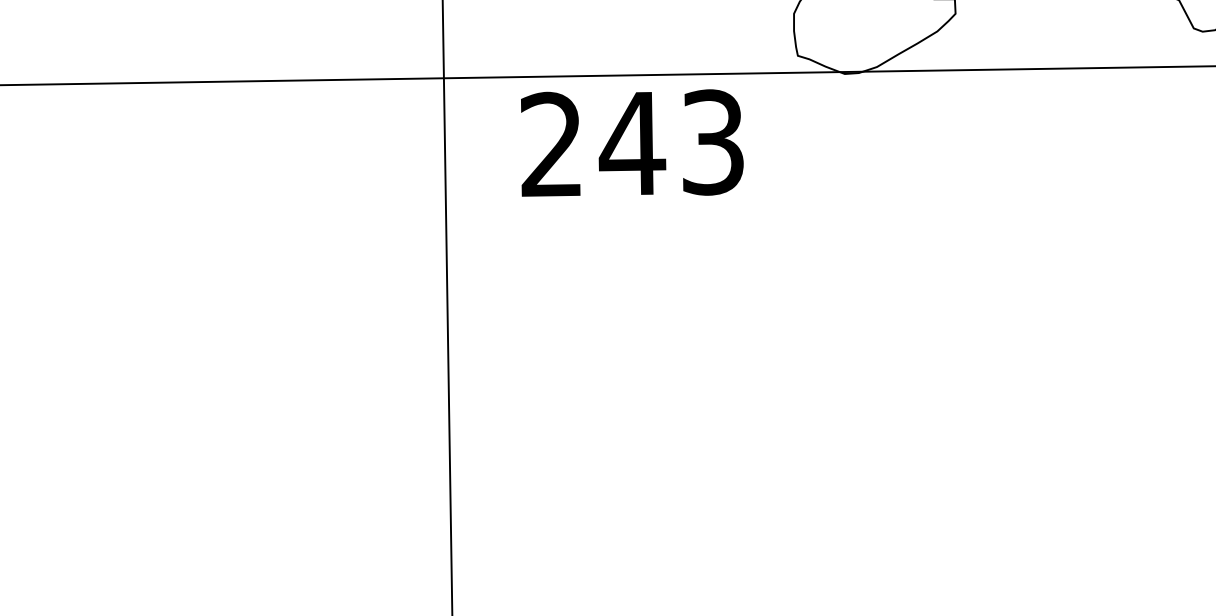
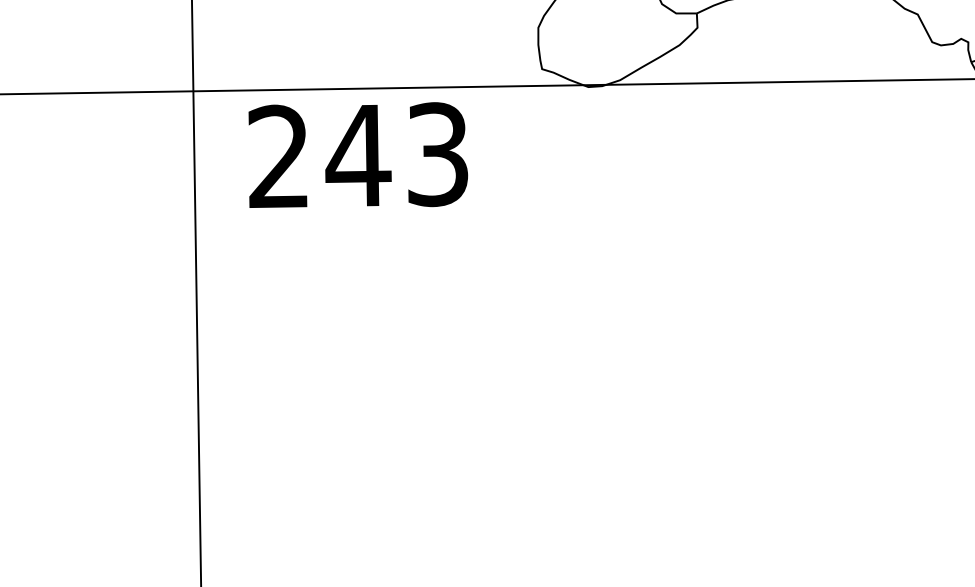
text: (632, 142) -> (358, 154), moved

